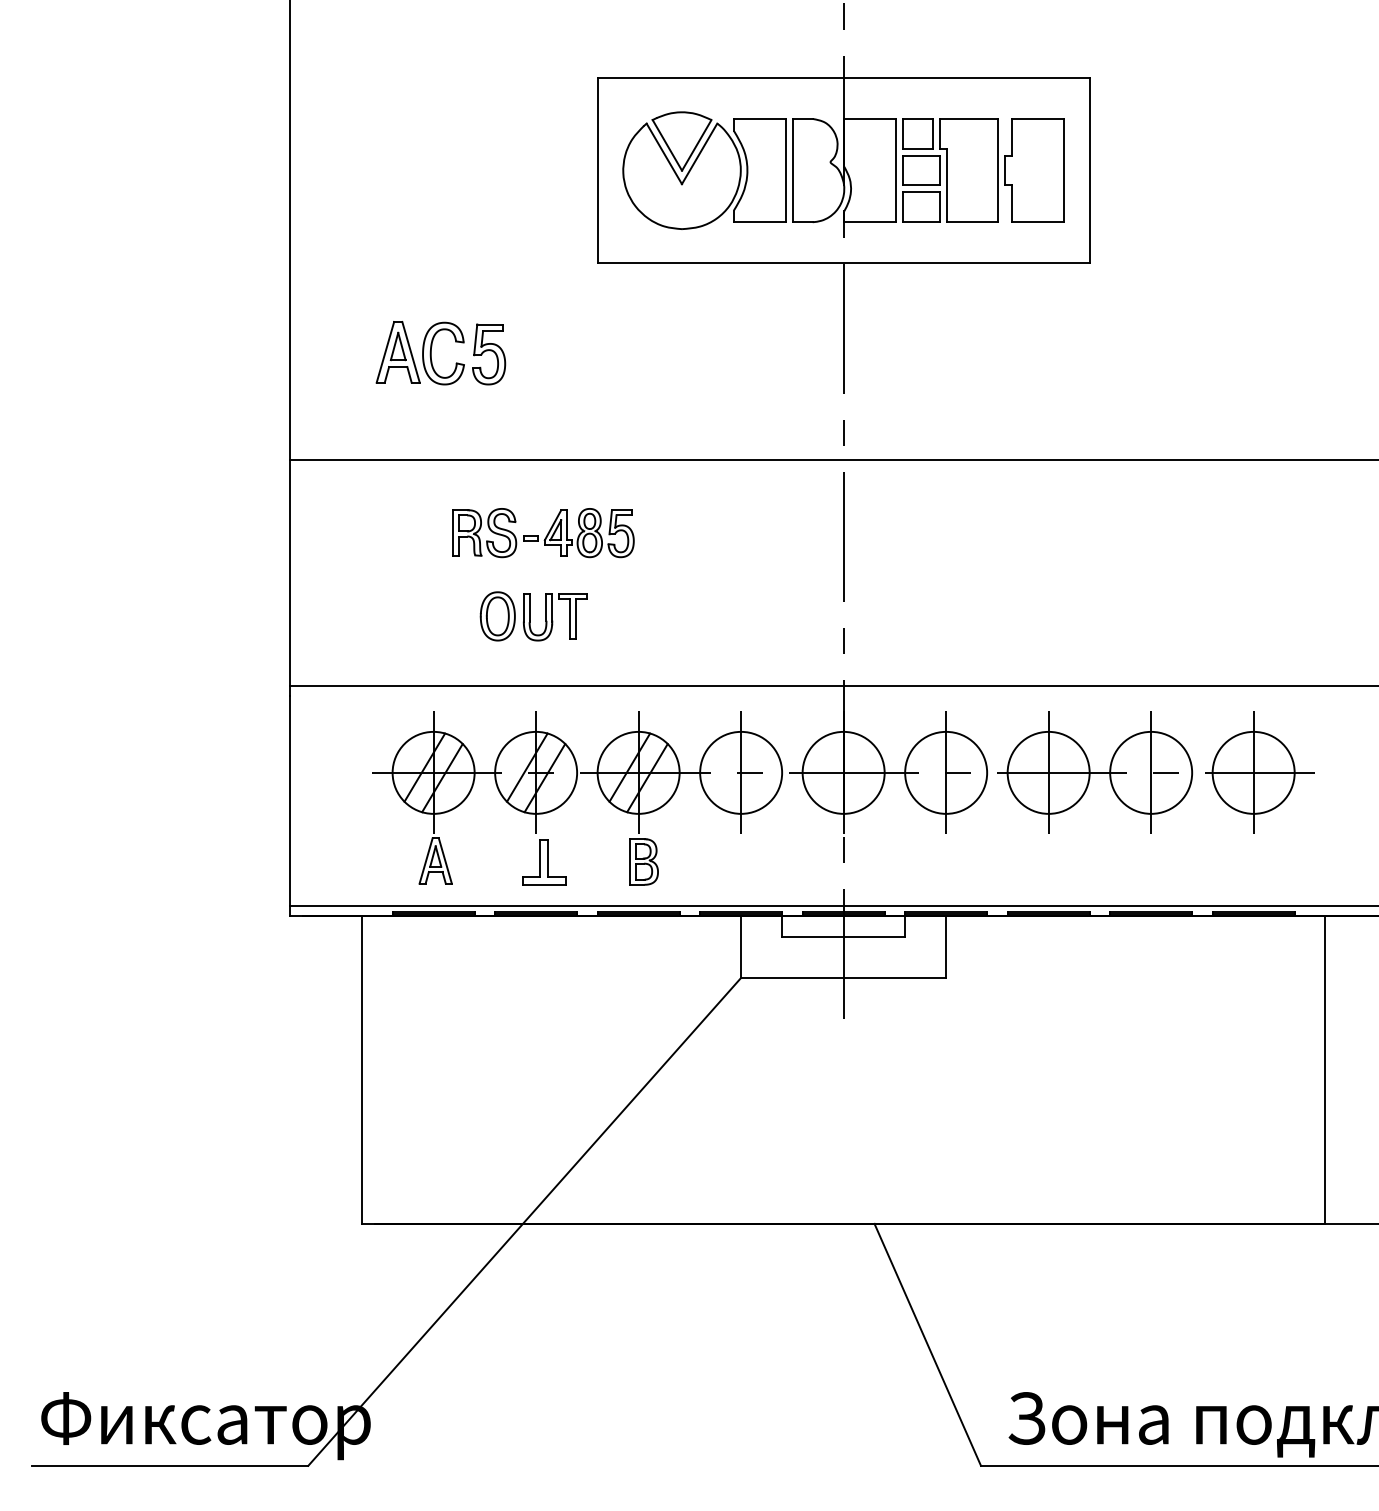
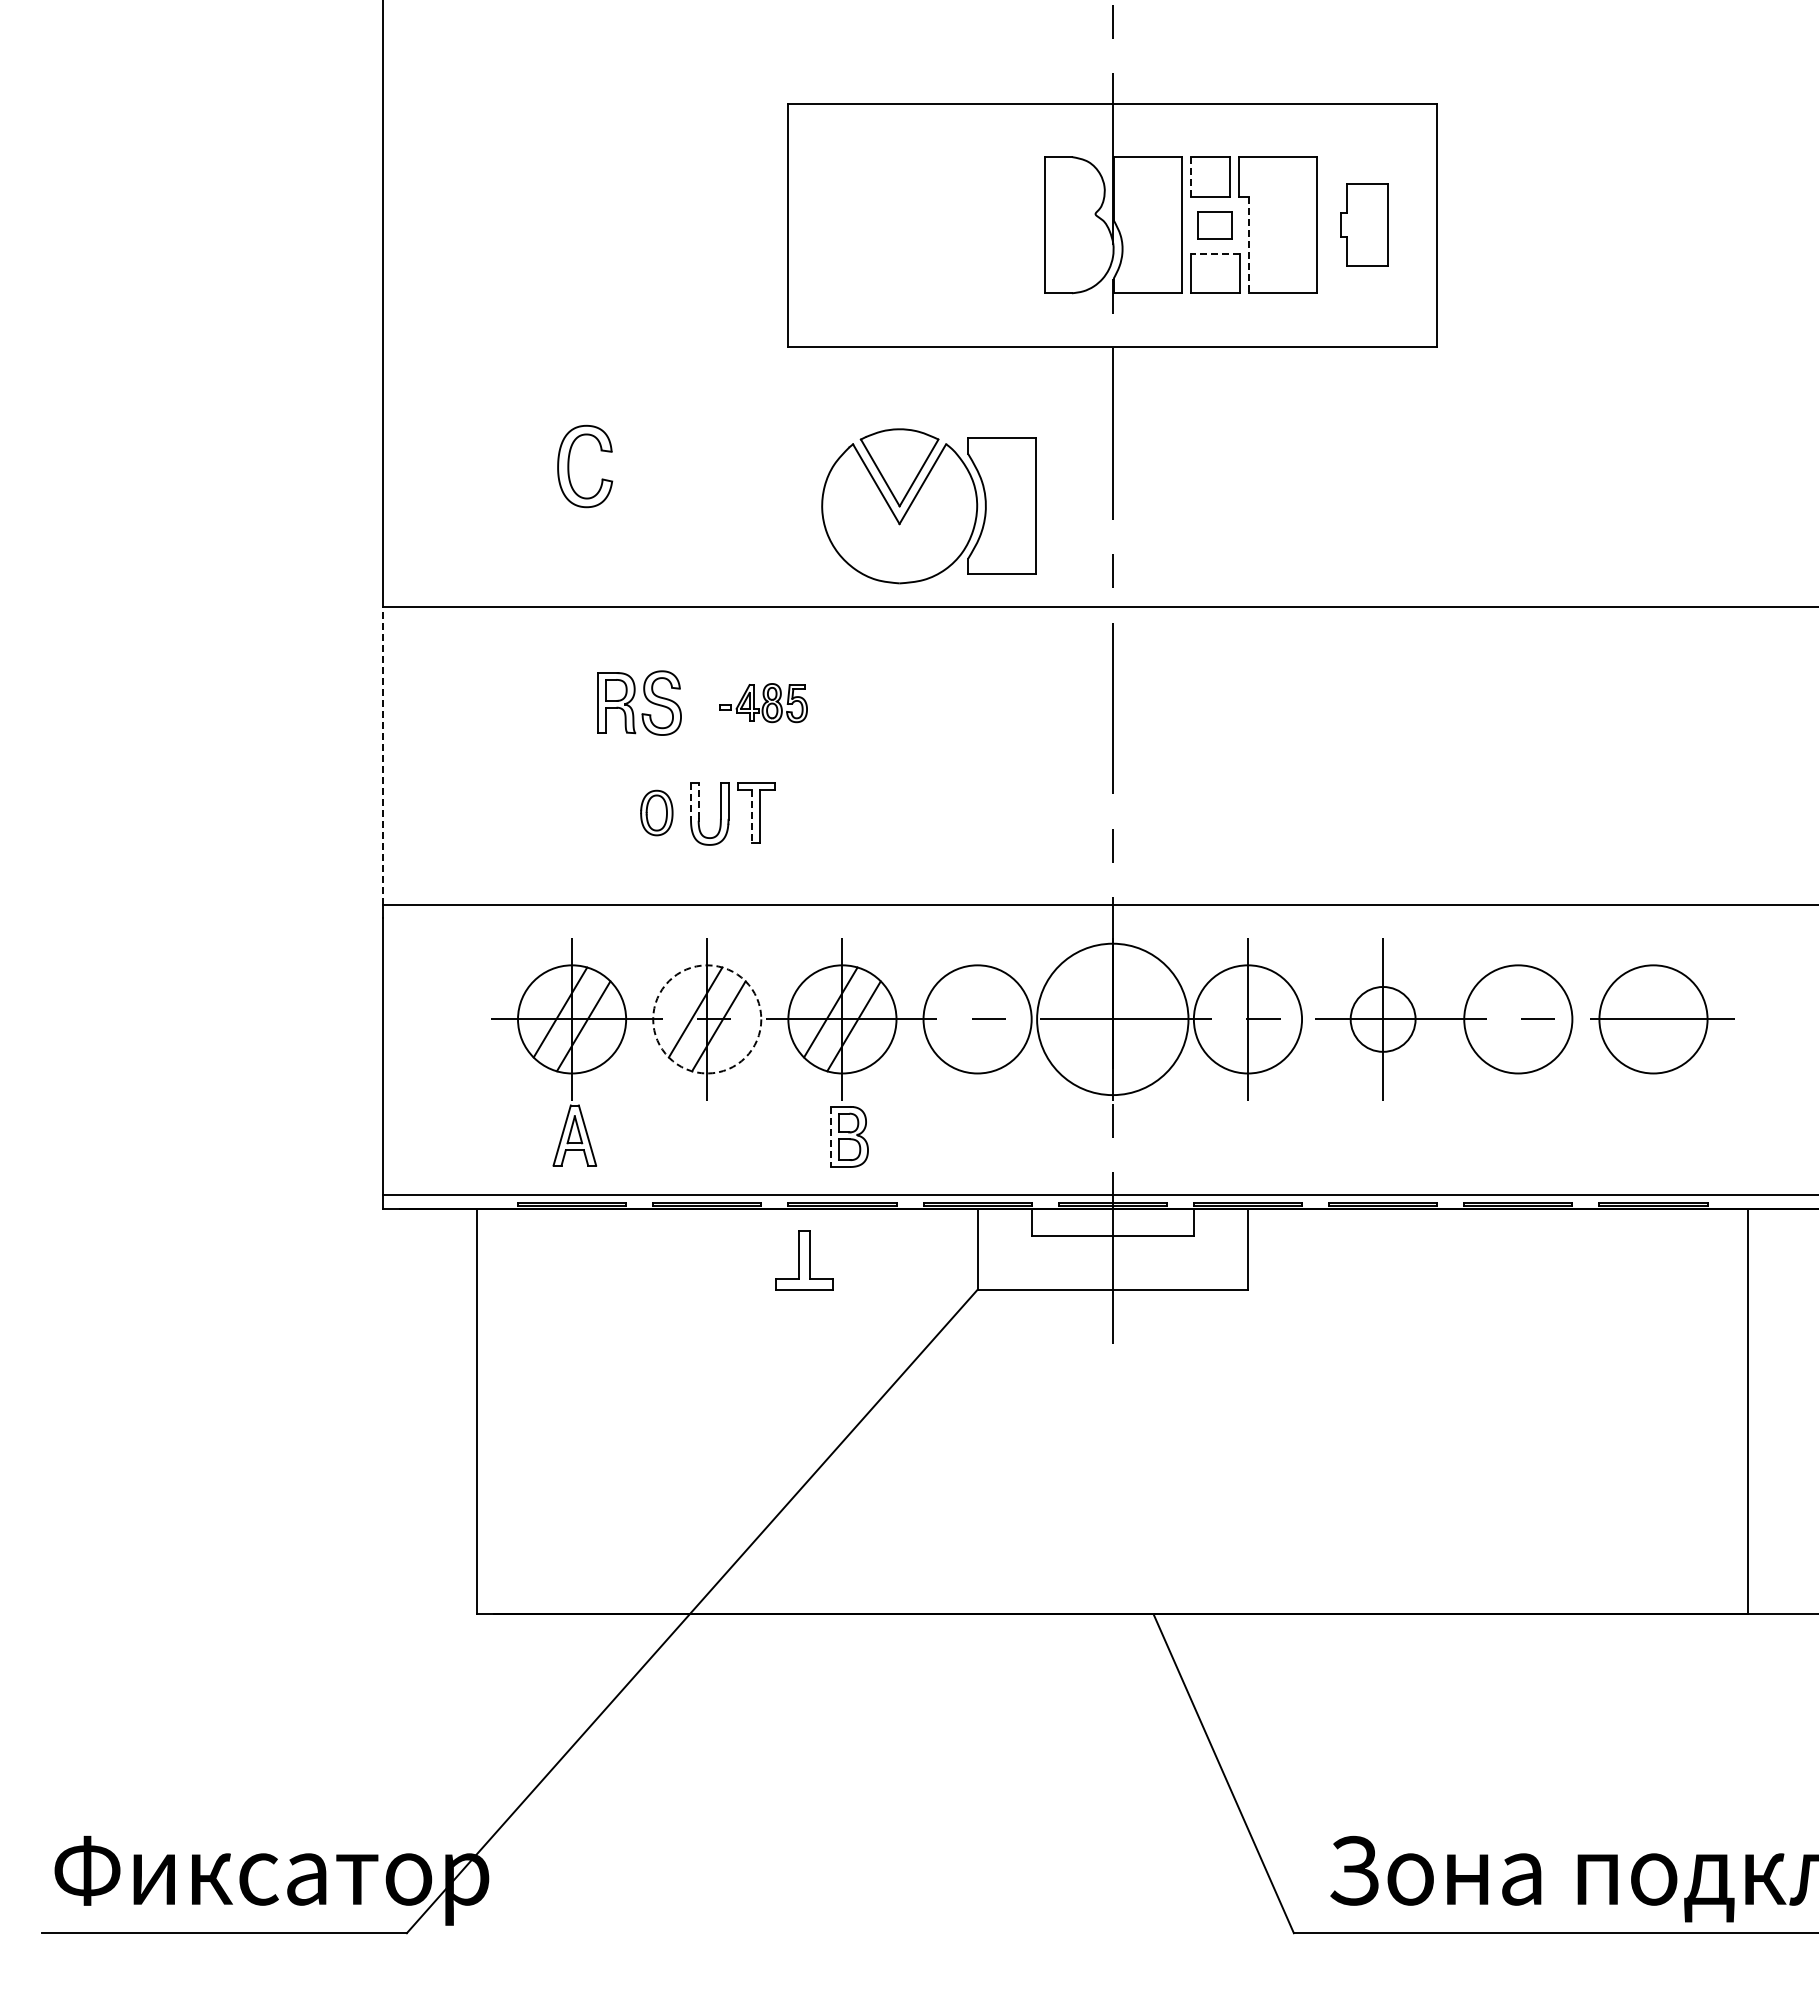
line: (903, 133) -> (1191, 176), solid -> dashed
part: (703, 170) -> (928, 506), moved
part: (921, 170) -> (1215, 225), size x0.7
part: (1034, 170) -> (1364, 224), size x0.6
line: (946, 186) -> (1248, 245), solid -> dashed
line: (920, 192) -> (1214, 253), solid -> dashed
part: (398, 352) -> (525, 464), removed
part: (489, 354) -> (645, 467), removed
part: (578, 532) -> (763, 702), size x0.6
line: (289, 572) -> (382, 755), solid -> dashed
line: (529, 606) -> (698, 800), solid -> dashed
line: (524, 607) -> (691, 801), solid -> dashed
part: (497, 615) -> (656, 812), size x0.7
line: (570, 619) -> (752, 816), solid -> dashed
circle: (536, 772) -> (707, 1019), solid -> dashed
line: (741, 772) -> (977, 1019), removed
circle: (843, 772) -> (1112, 1019), size x1.4
circle: (1048, 772) -> (1383, 1019), size x0.6
line: (1151, 772) -> (1518, 1019), removed
line: (1253, 772) -> (1653, 1019), removed
part: (543, 862) -> (804, 1260), moved
line: (629, 862) -> (830, 1137), solid -> dashed

